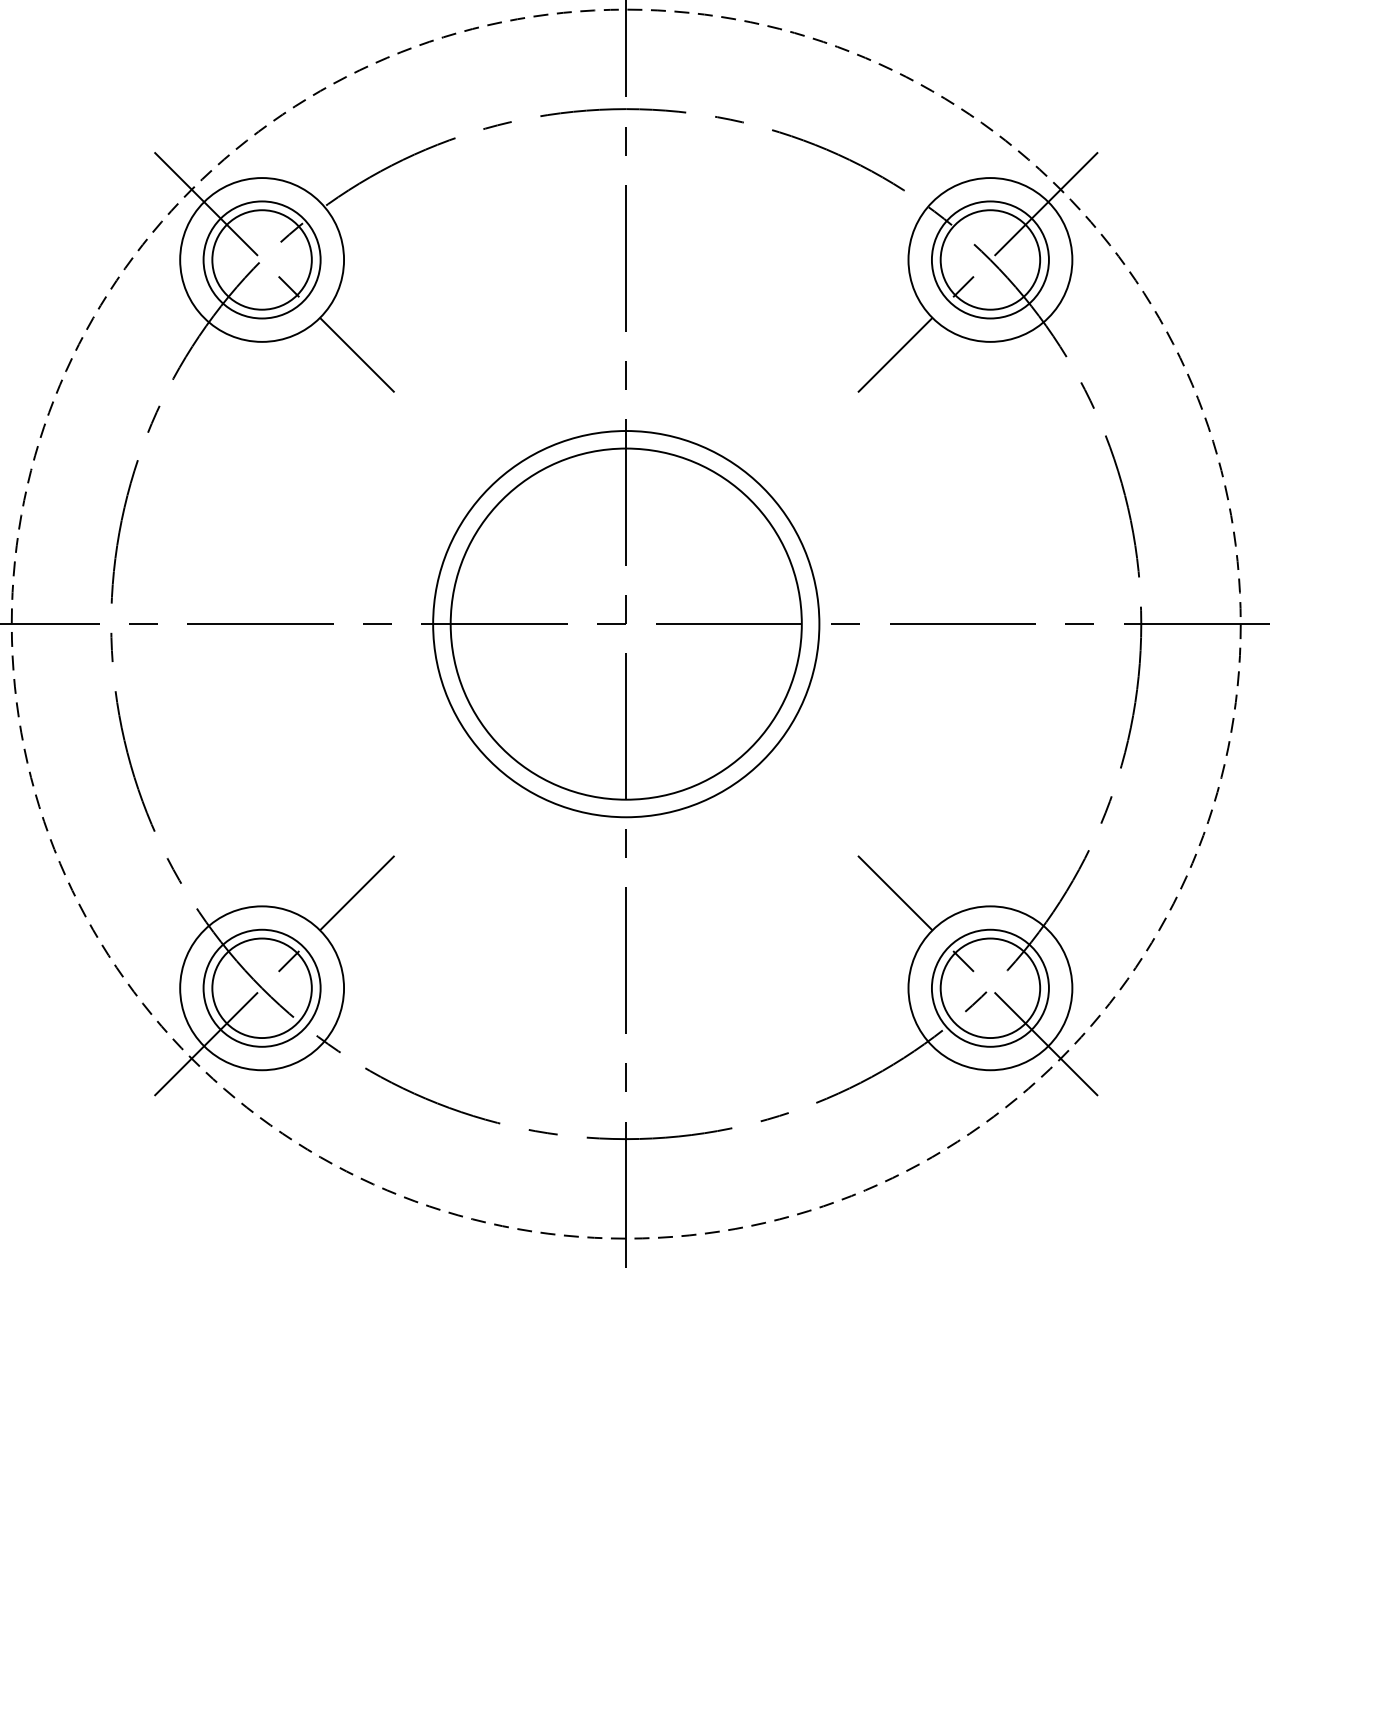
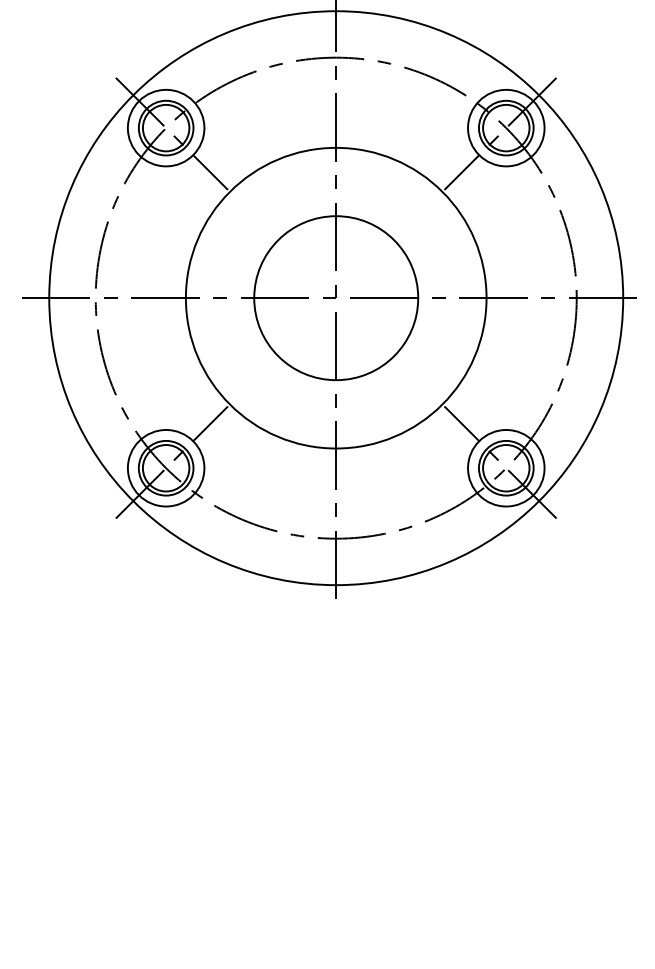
circle: (624, 622) -> (335, 297), size x1.67
circle: (626, 624) -> (336, 298), dashed -> solid

